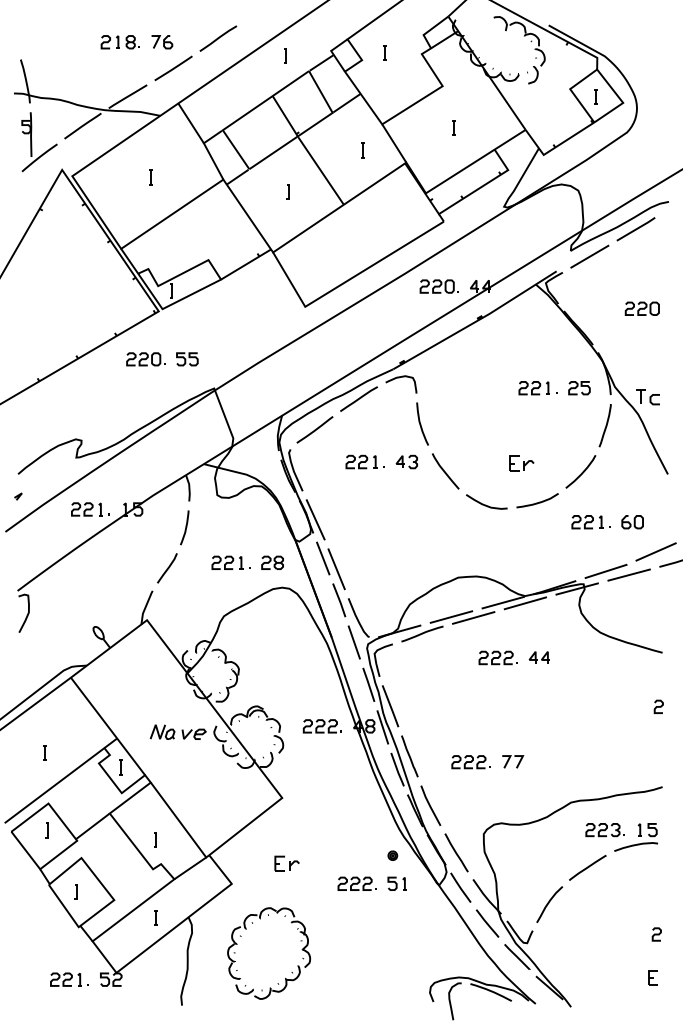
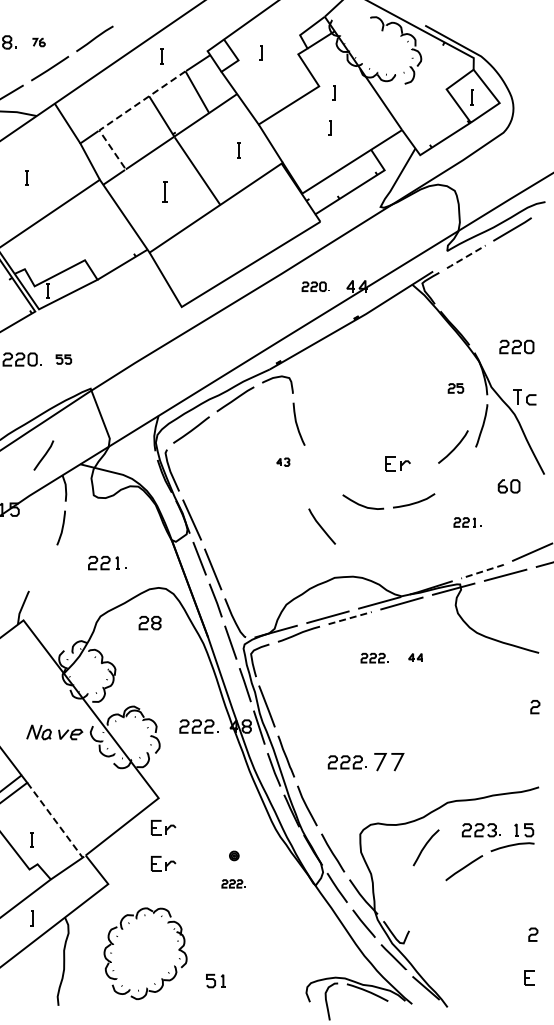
part: (162, 42) -> (38, 42), size x0.6
line: (457, 92) -> (333, 92), added
line: (246, 114) -> (122, 114), solid -> dashed
part: (287, 191) -> (163, 191), size x1.4
line: (589, 256) -> (465, 256), solid -> dashed
part: (438, 286) -> (314, 286), size x0.7
part: (641, 308) -> (515, 346), moved
part: (187, 359) -> (63, 359), size x0.7
part: (537, 388) -> (413, 388), removed
part: (579, 388) -> (455, 388), size x0.7
part: (364, 461) -> (240, 461), removed
part: (406, 461) -> (282, 461), size x0.6
curve: (445, 471) -> (321, 526), moved
curve: (581, 472) -> (453, 447), moved
part: (590, 522) -> (466, 522), size x0.7
part: (632, 522) -> (508, 486), moved
part: (272, 562) -> (149, 622), moved
line: (167, 568) -> (43, 455), moved
line: (606, 571) -> (482, 571), solid -> dashed
line: (474, 617) -> (350, 617), solid -> dashed
part: (497, 657) -> (373, 657), size x0.7
part: (538, 657) -> (414, 657), size x0.7
part: (513, 761) -> (389, 761), size x1.4
line: (180, 822) -> (56, 822), solid -> dashed
part: (286, 827) -> (162, 827), added
part: (392, 855) -> (233, 855), moved
part: (356, 883) -> (232, 883), size x0.6
part: (396, 883) -> (214, 980), moved
curve: (549, 903) -> (425, 846), moved

